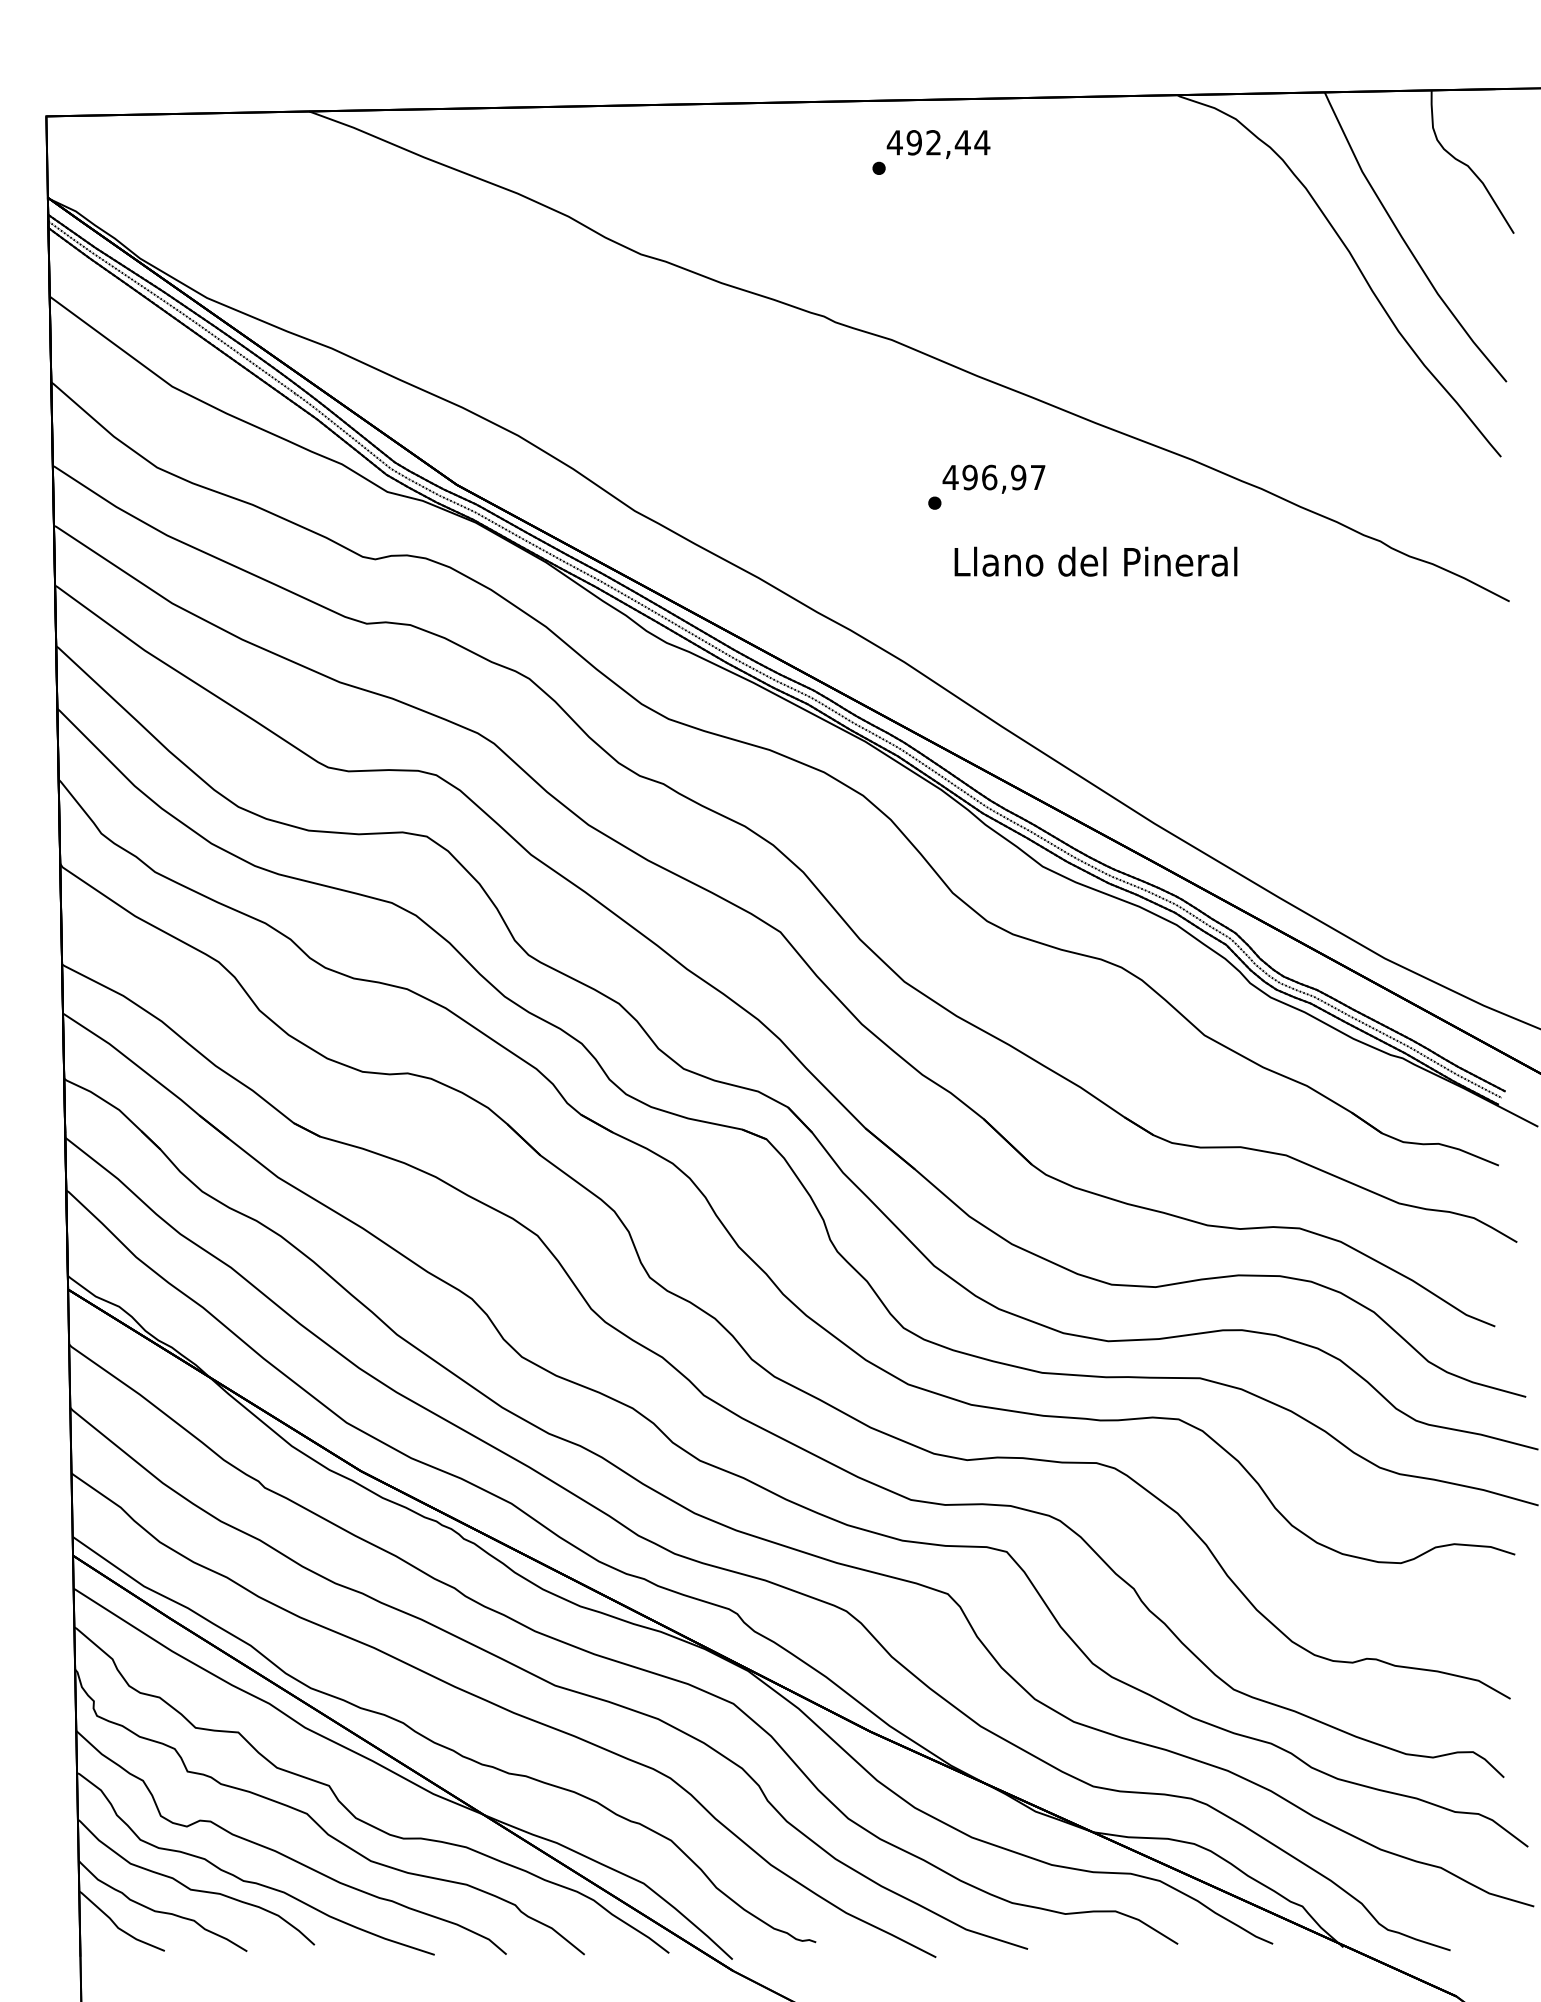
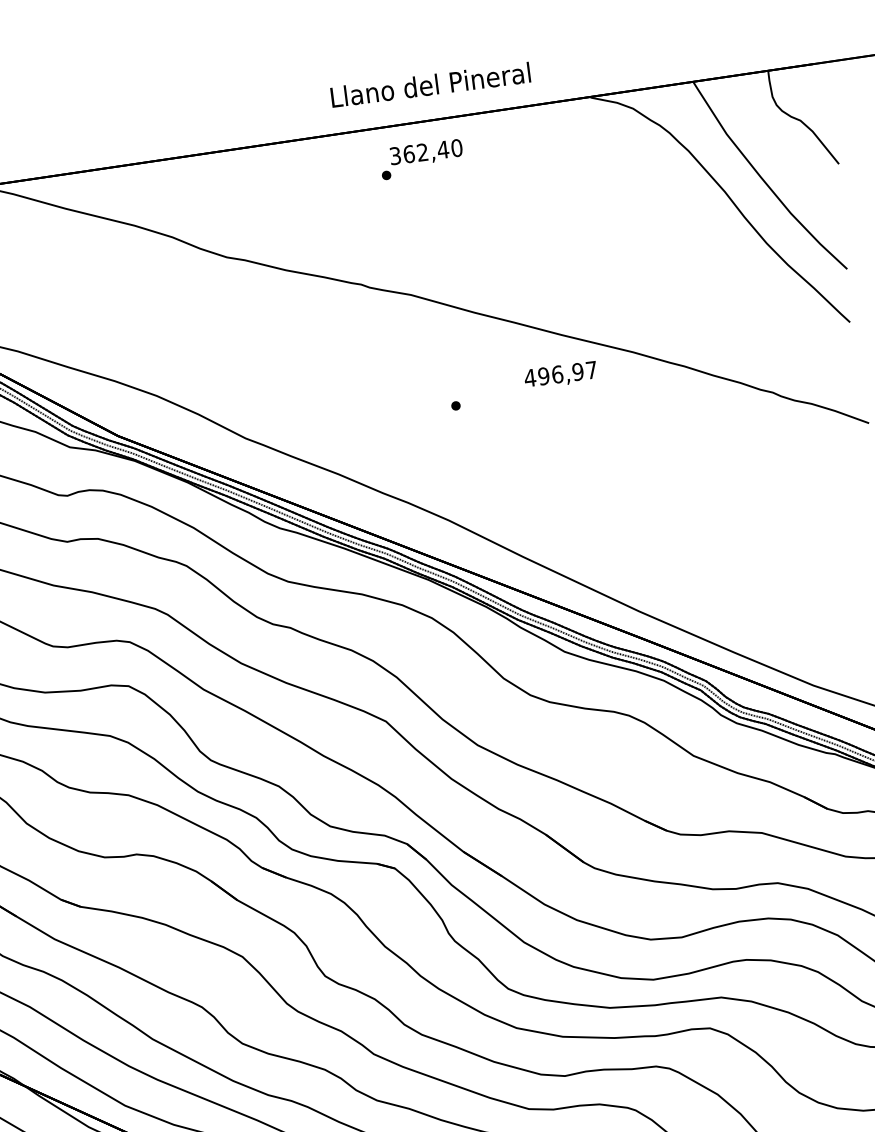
text: (938, 142) -> (426, 151), 492,44 -> 362,40
text: (993, 478) -> (560, 374), moved
text: (1095, 561) -> (430, 84), moved

